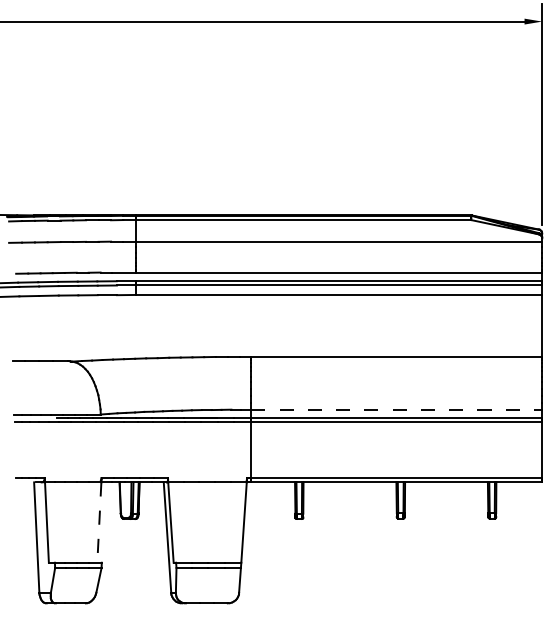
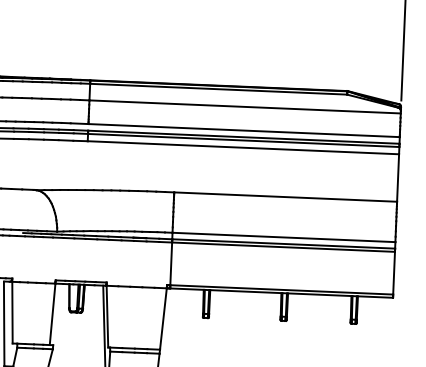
line: (397, 409) -> (284, 237), dashed -> solid
line: (99, 523) -> (52, 315), dashed -> solid

